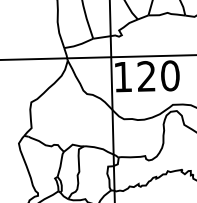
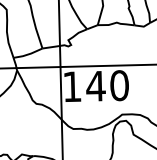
text: (146, 76) -> (95, 86), 120 -> 140

